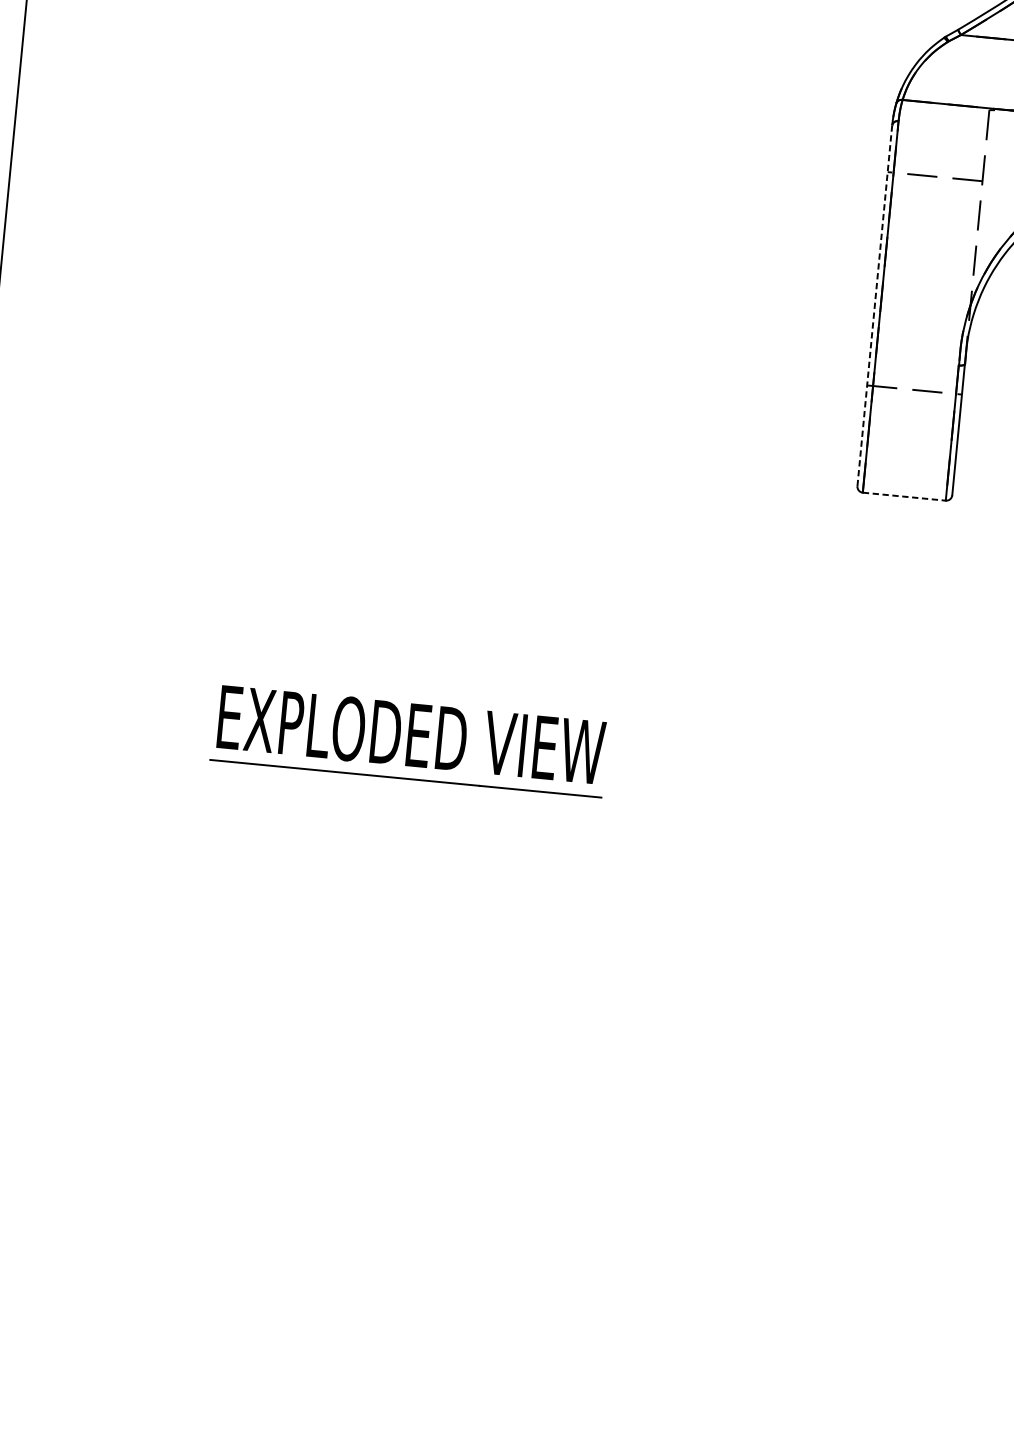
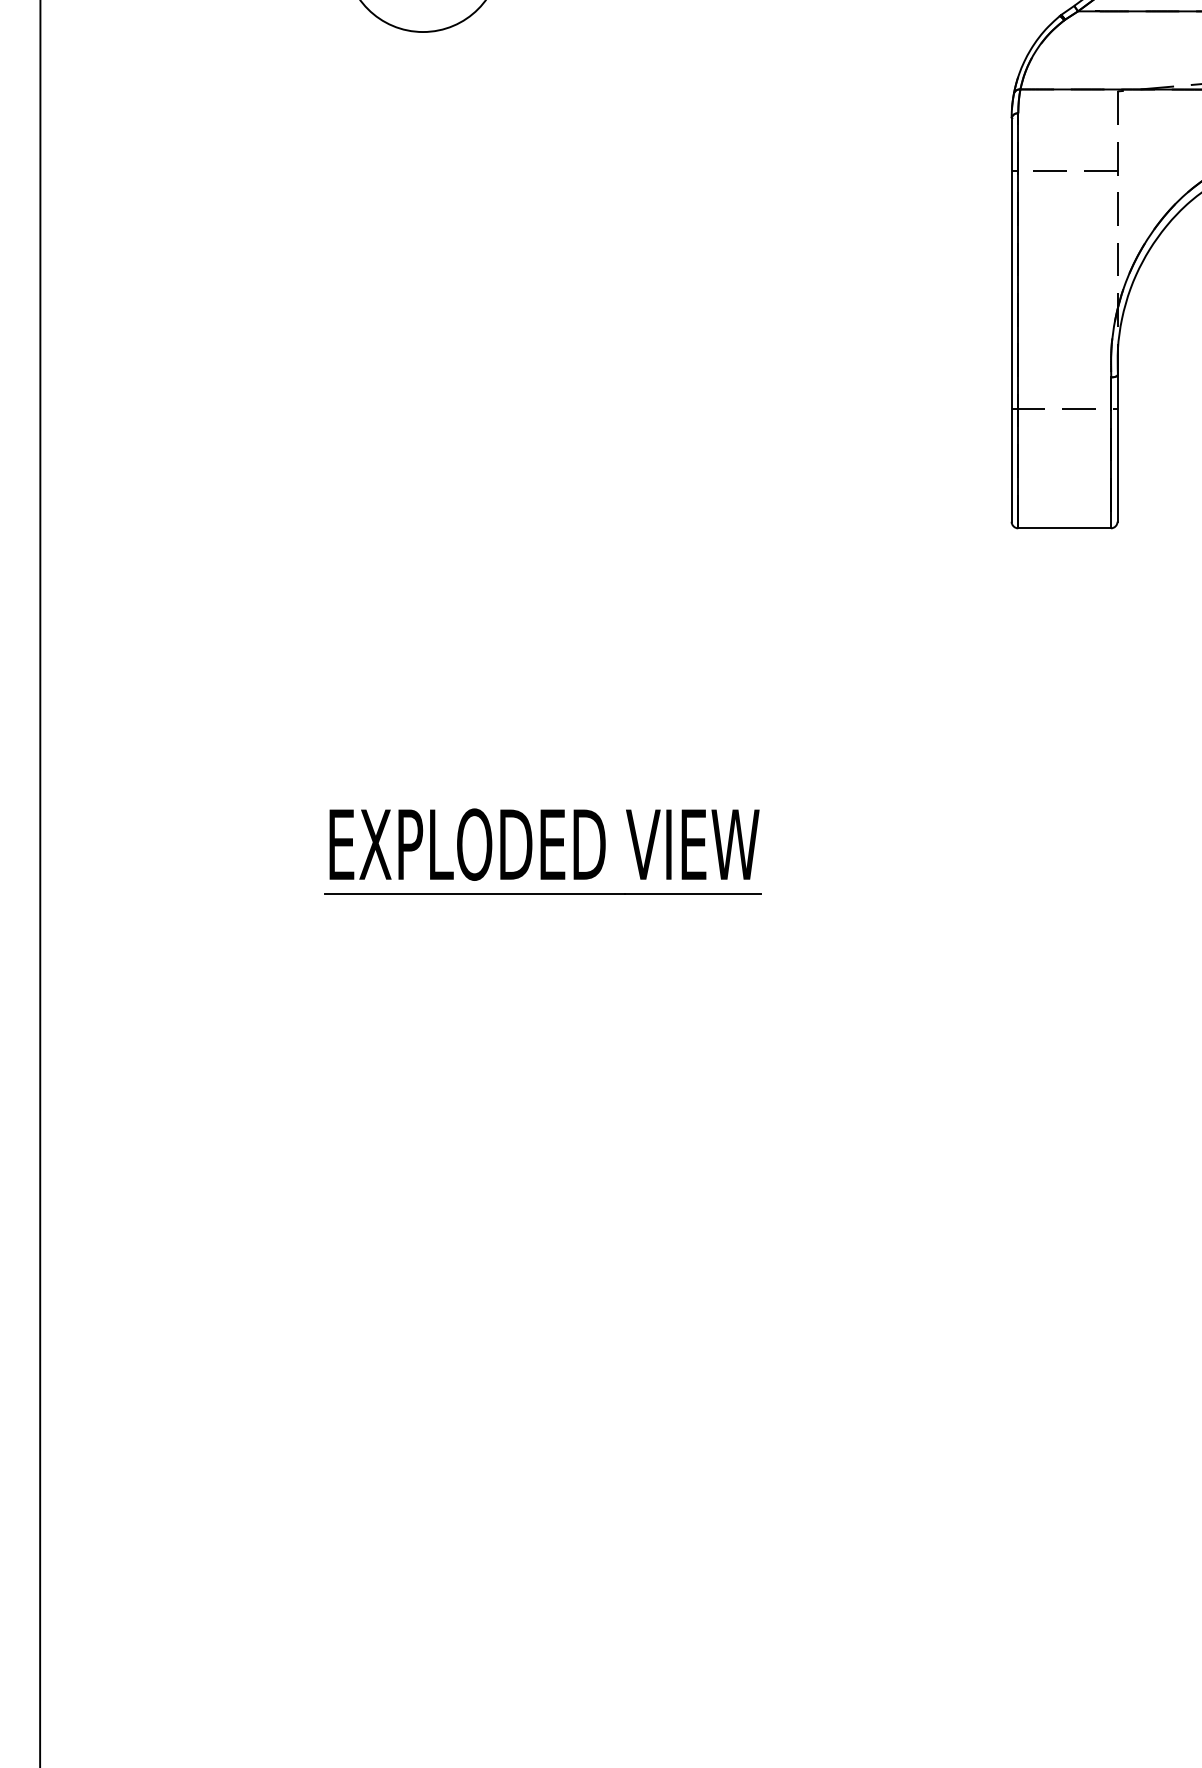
line: (874, 306) -> (1011, 320), dashed -> solid
line: (905, 496) -> (1065, 528), dashed -> solid

